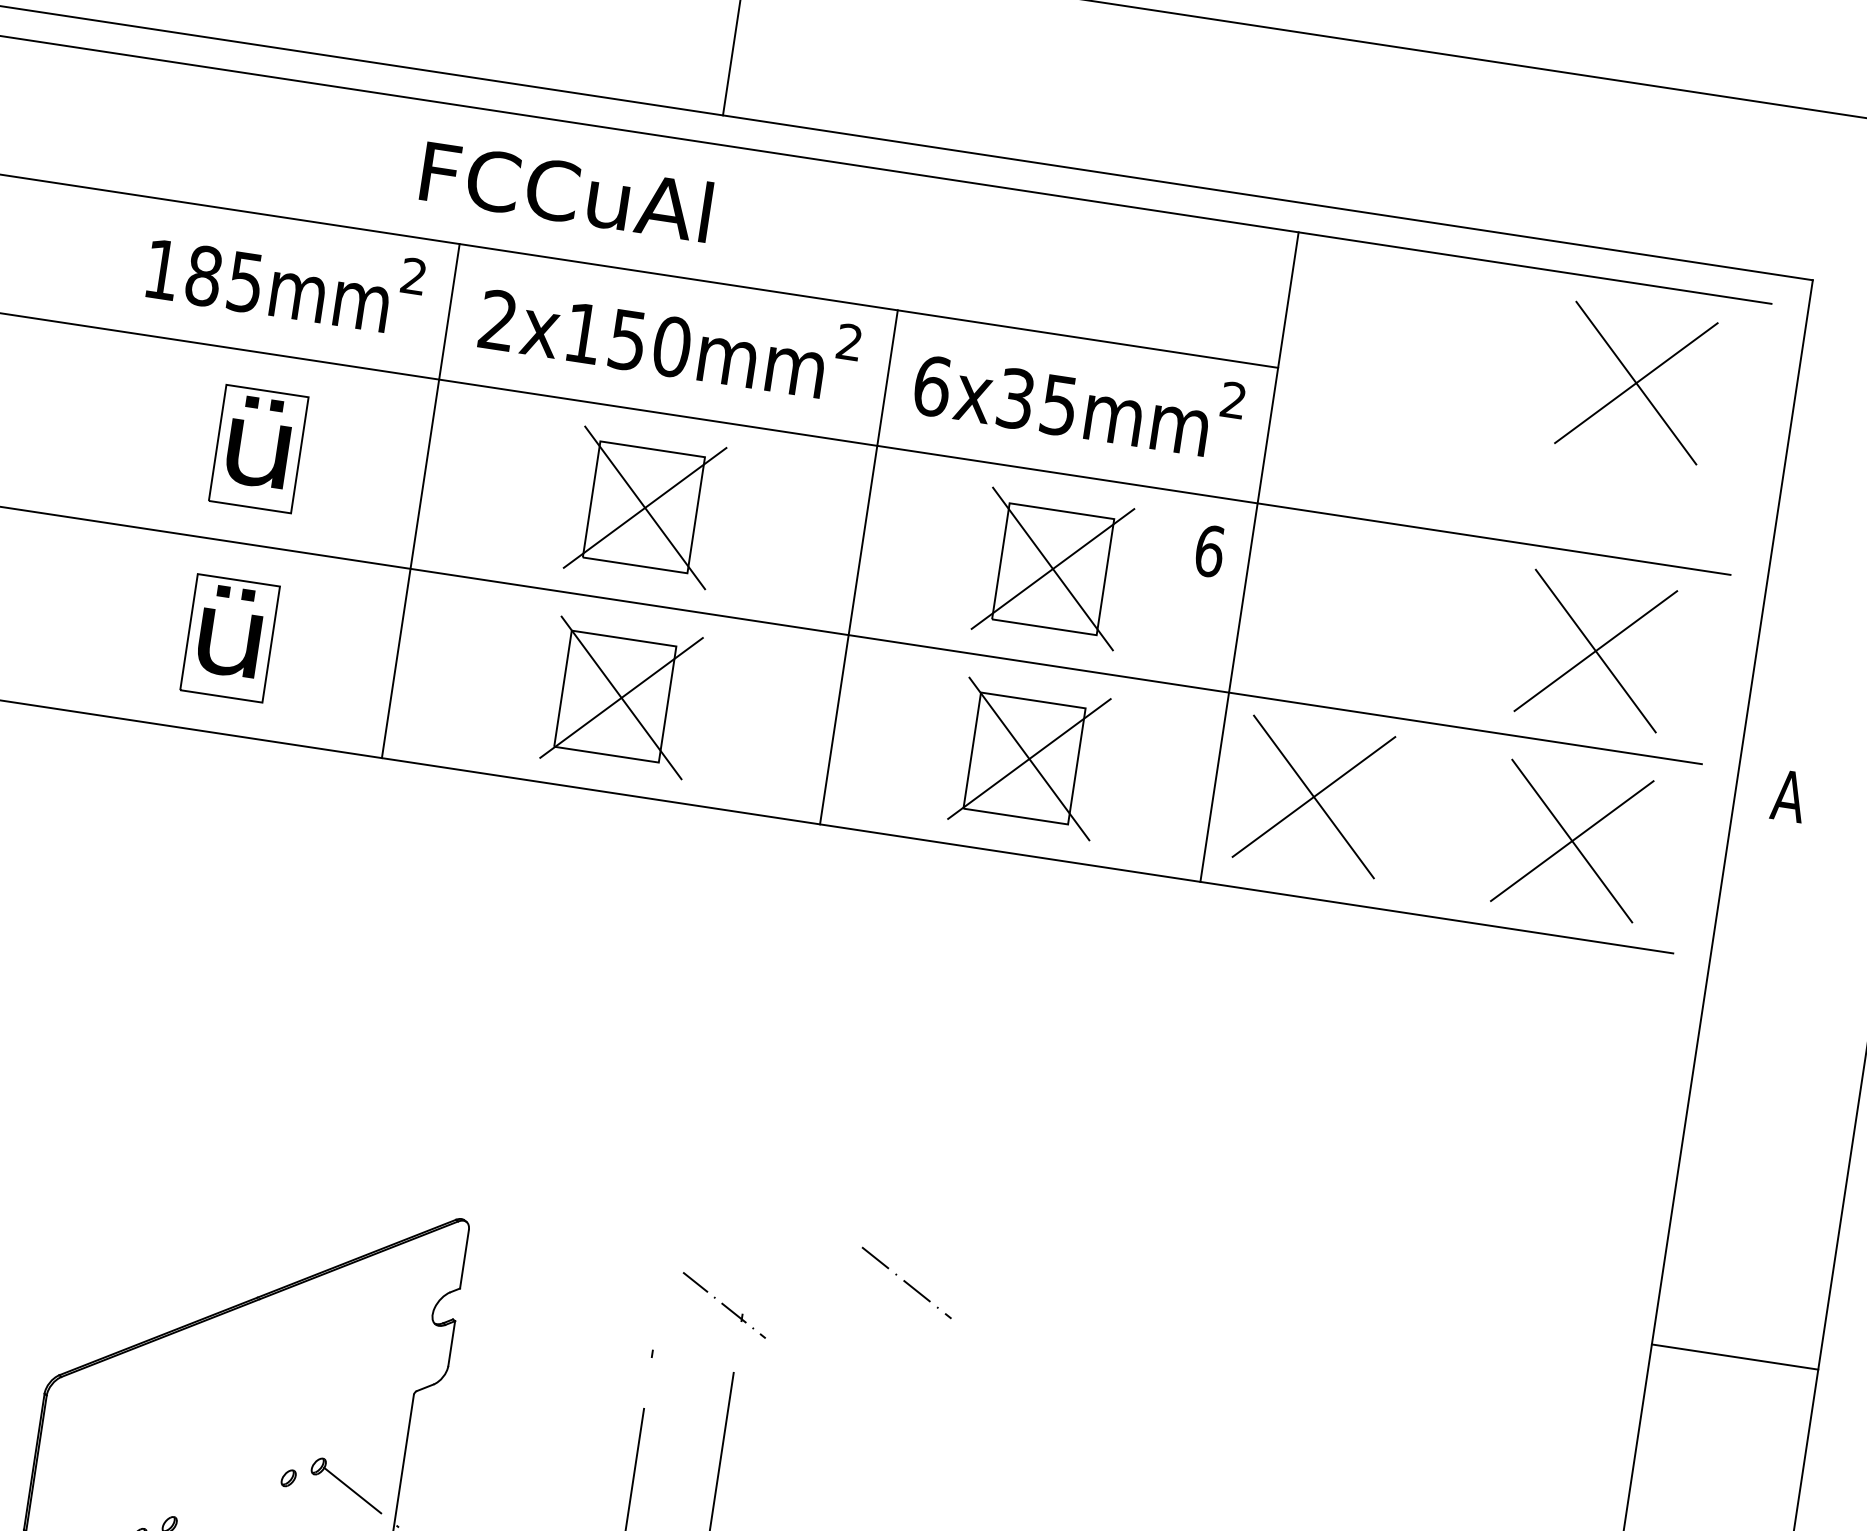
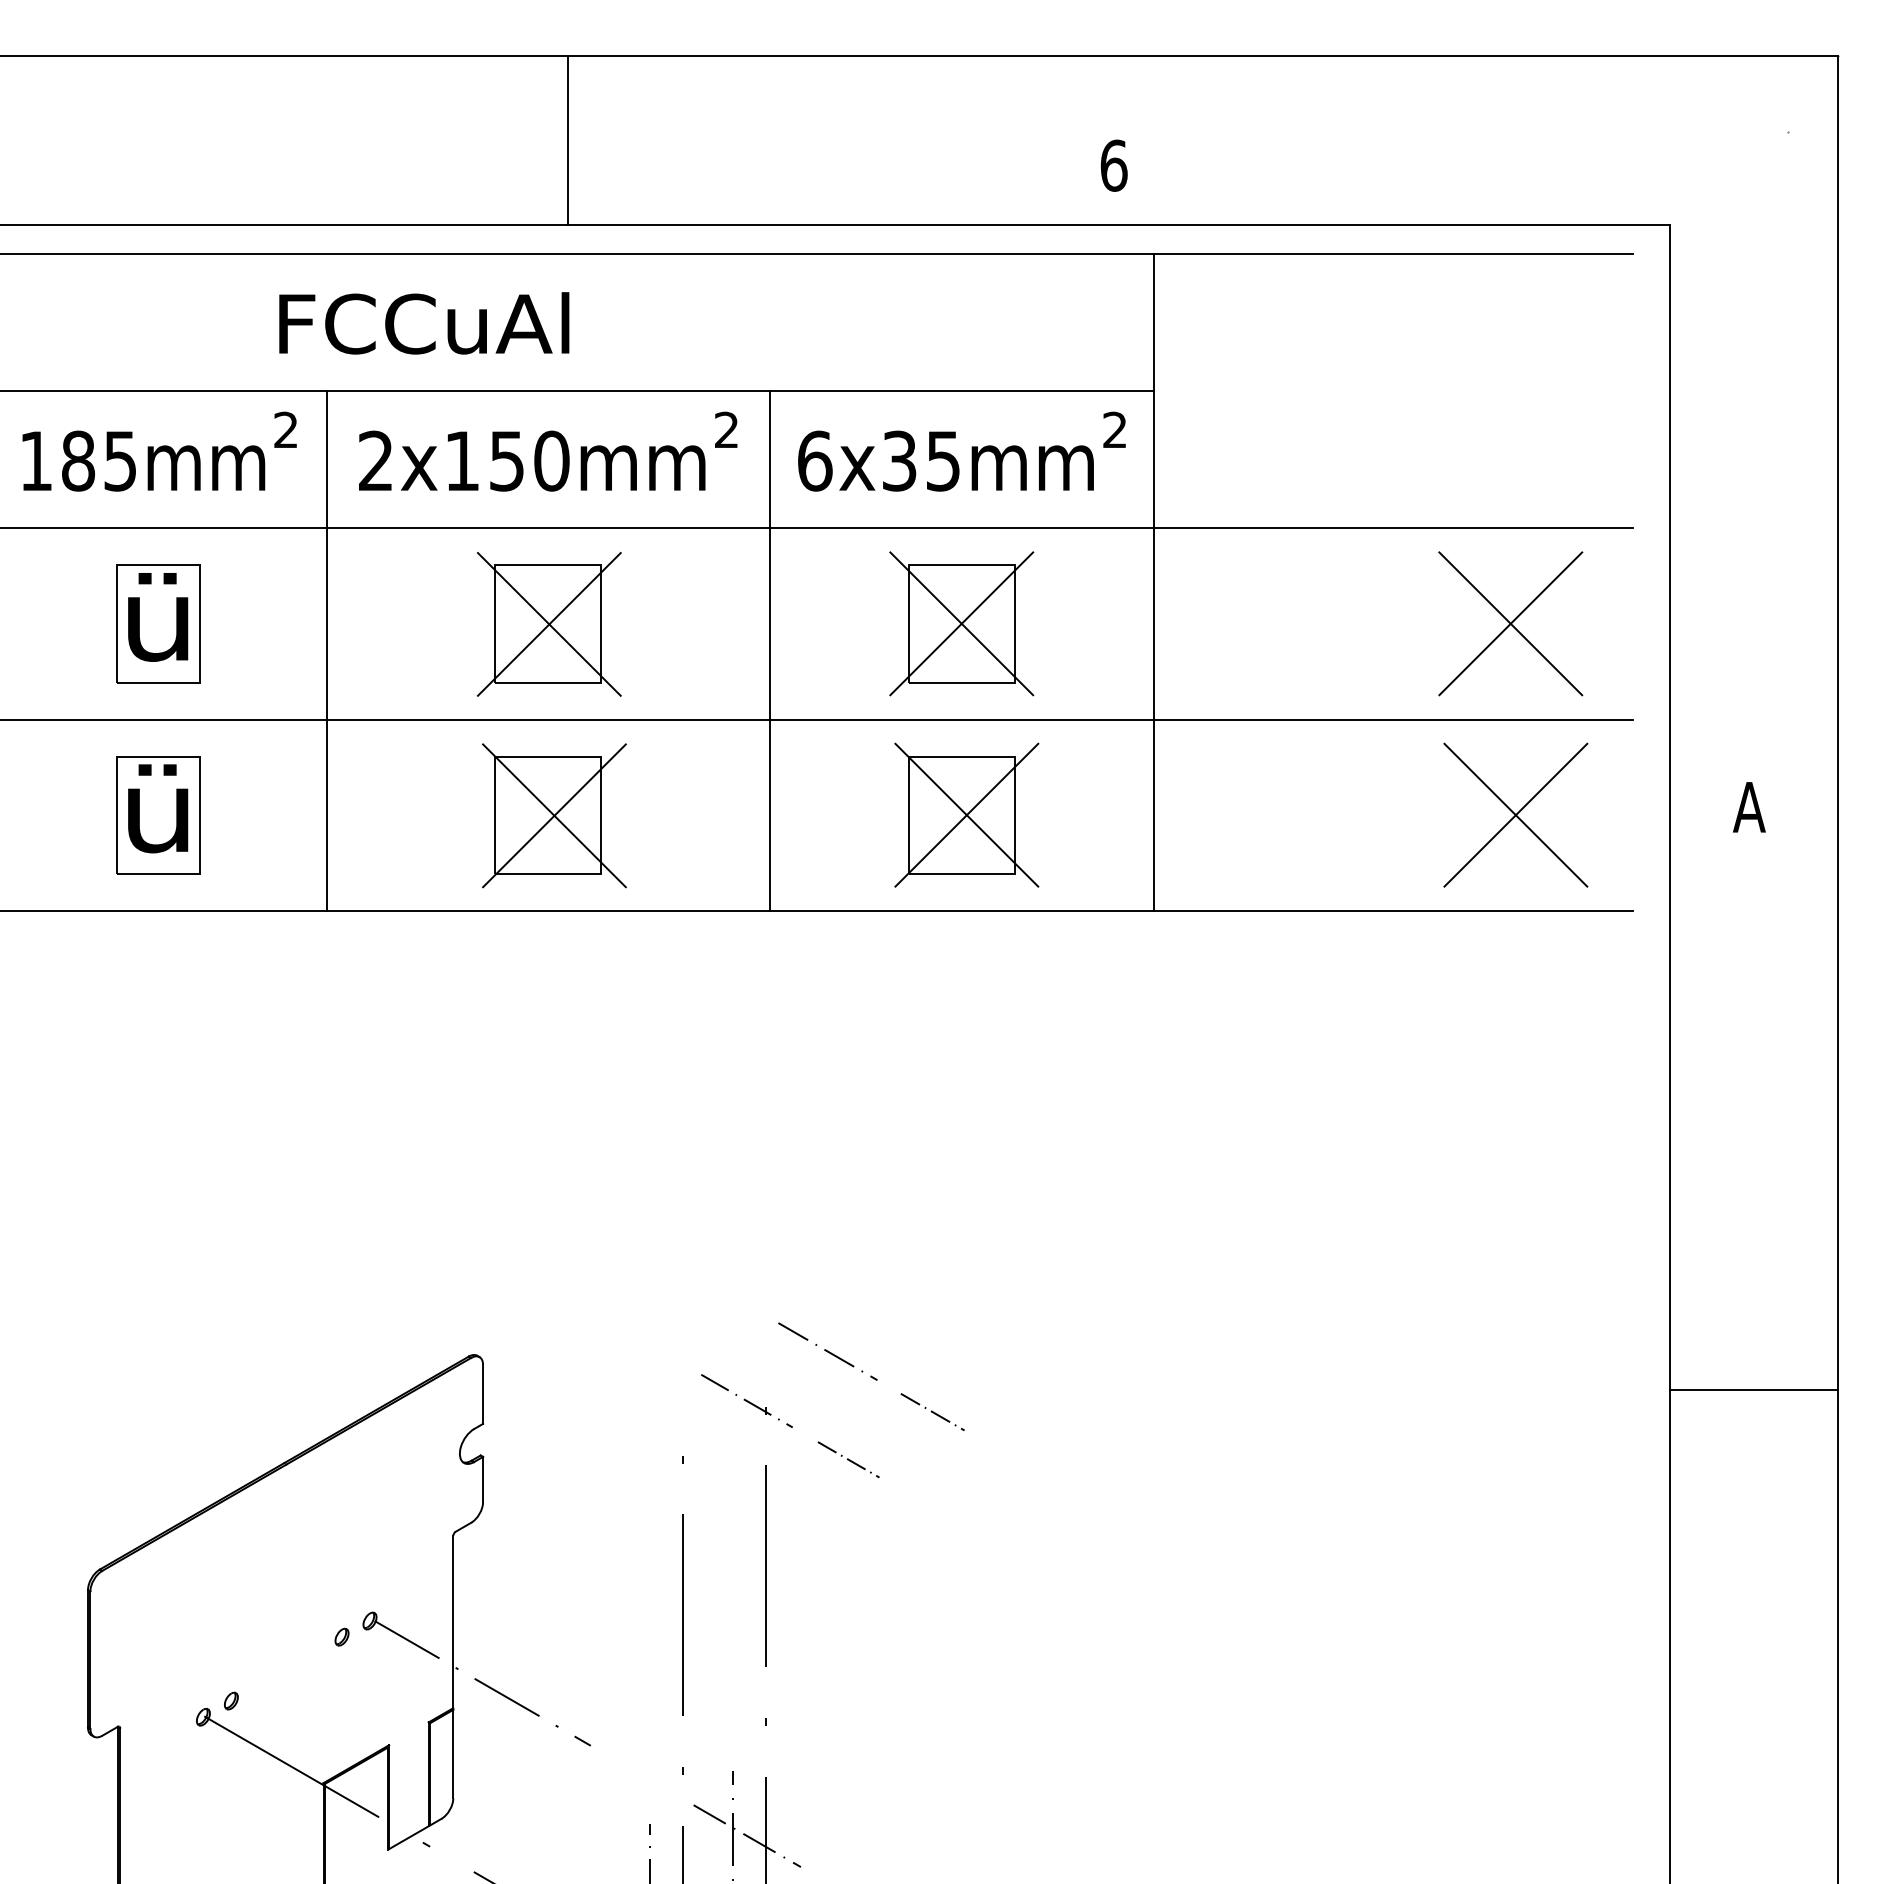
part: (1636, 382) -> (1510, 352), removed
text: (1209, 550) -> (1113, 165), moved
part: (1313, 796) -> (1253, 809), removed
text: (1789, 796) -> (1749, 807), moved
line: (906, 1282) -> (827, 1351), moved
line: (906, 1343) -> (932, 1411), added
line: (1734, 1357) -> (1753, 1390), moved
line: (816, 1378) -> (848, 1459), added

